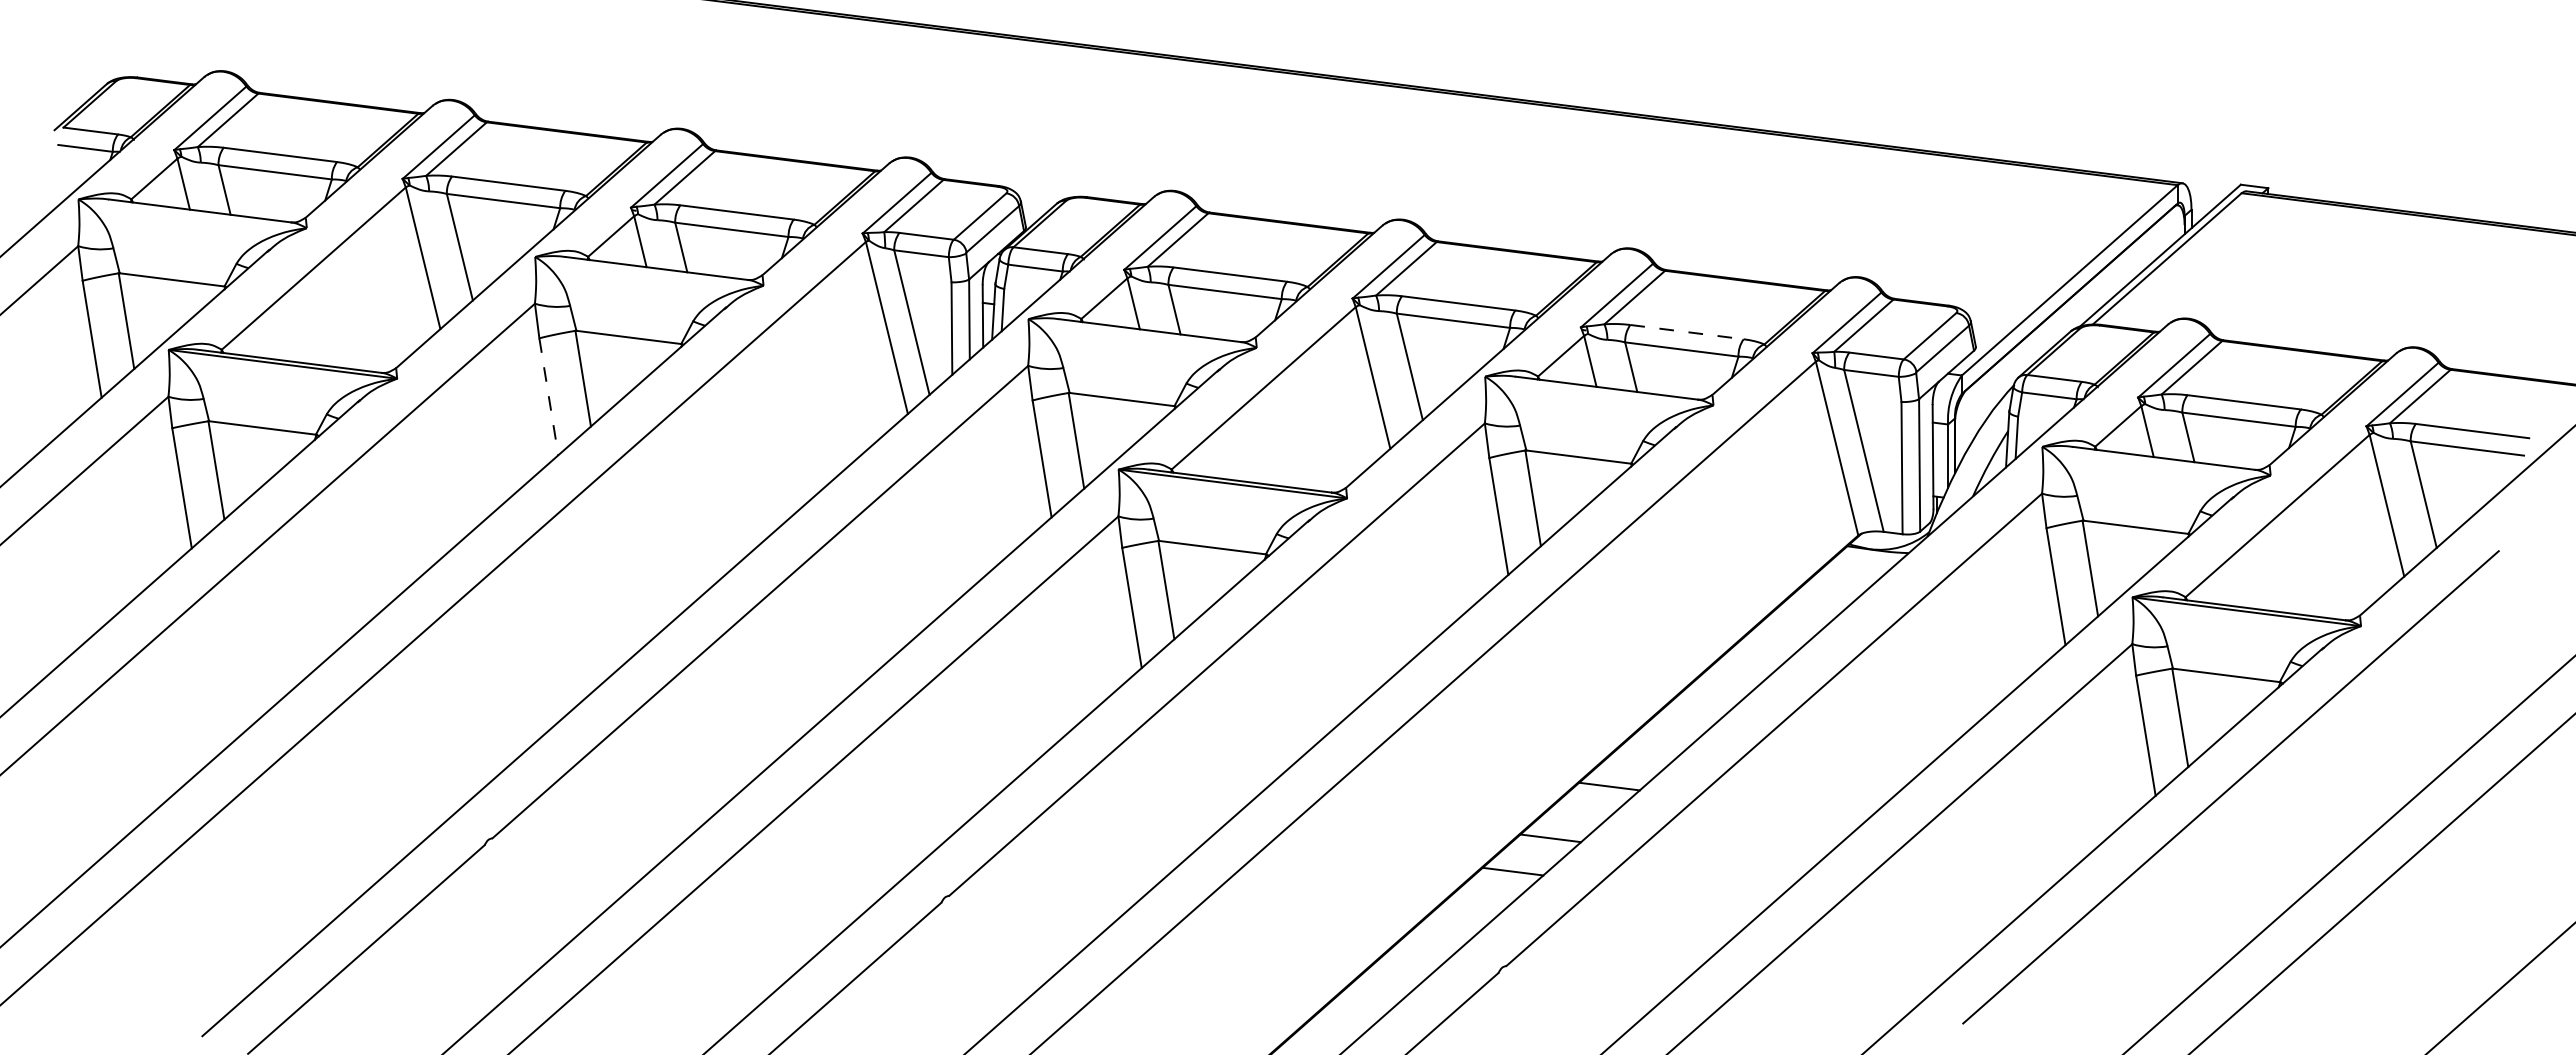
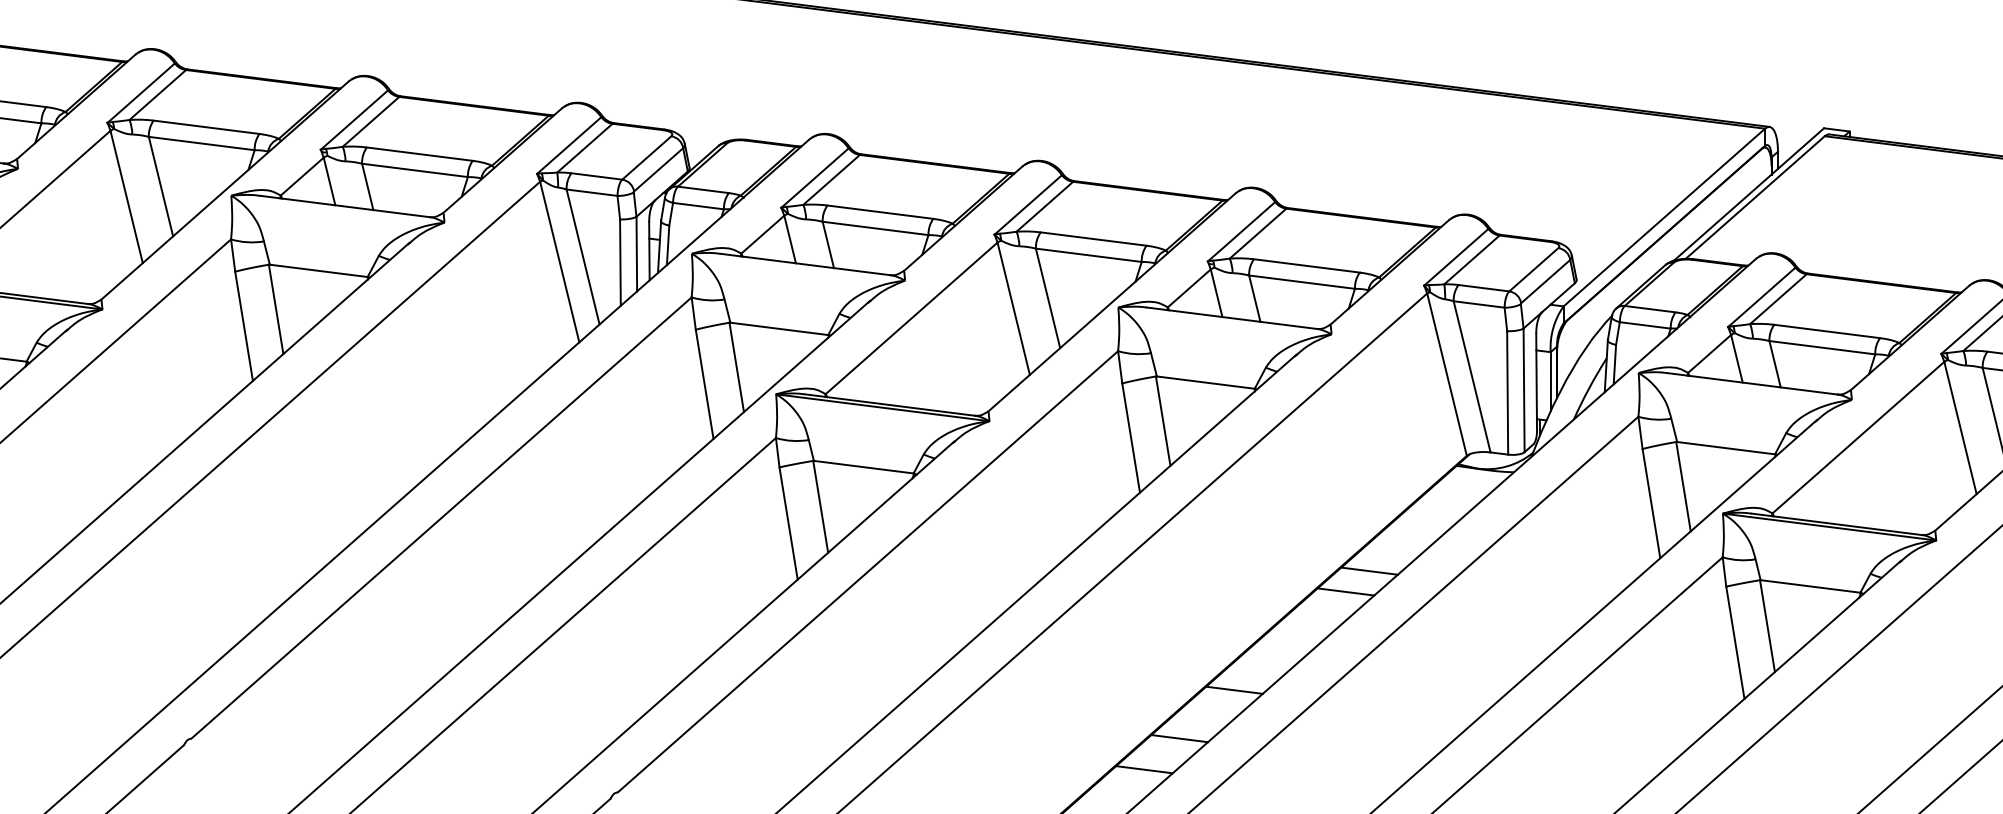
line: (1687, 332) -> (1307, 266), dashed -> solid
line: (548, 397) -> (243, 326), dashed -> solid
line: (1753, 658) -> (1368, 570), added
line: (1728, 681) -> (1345, 592), added

